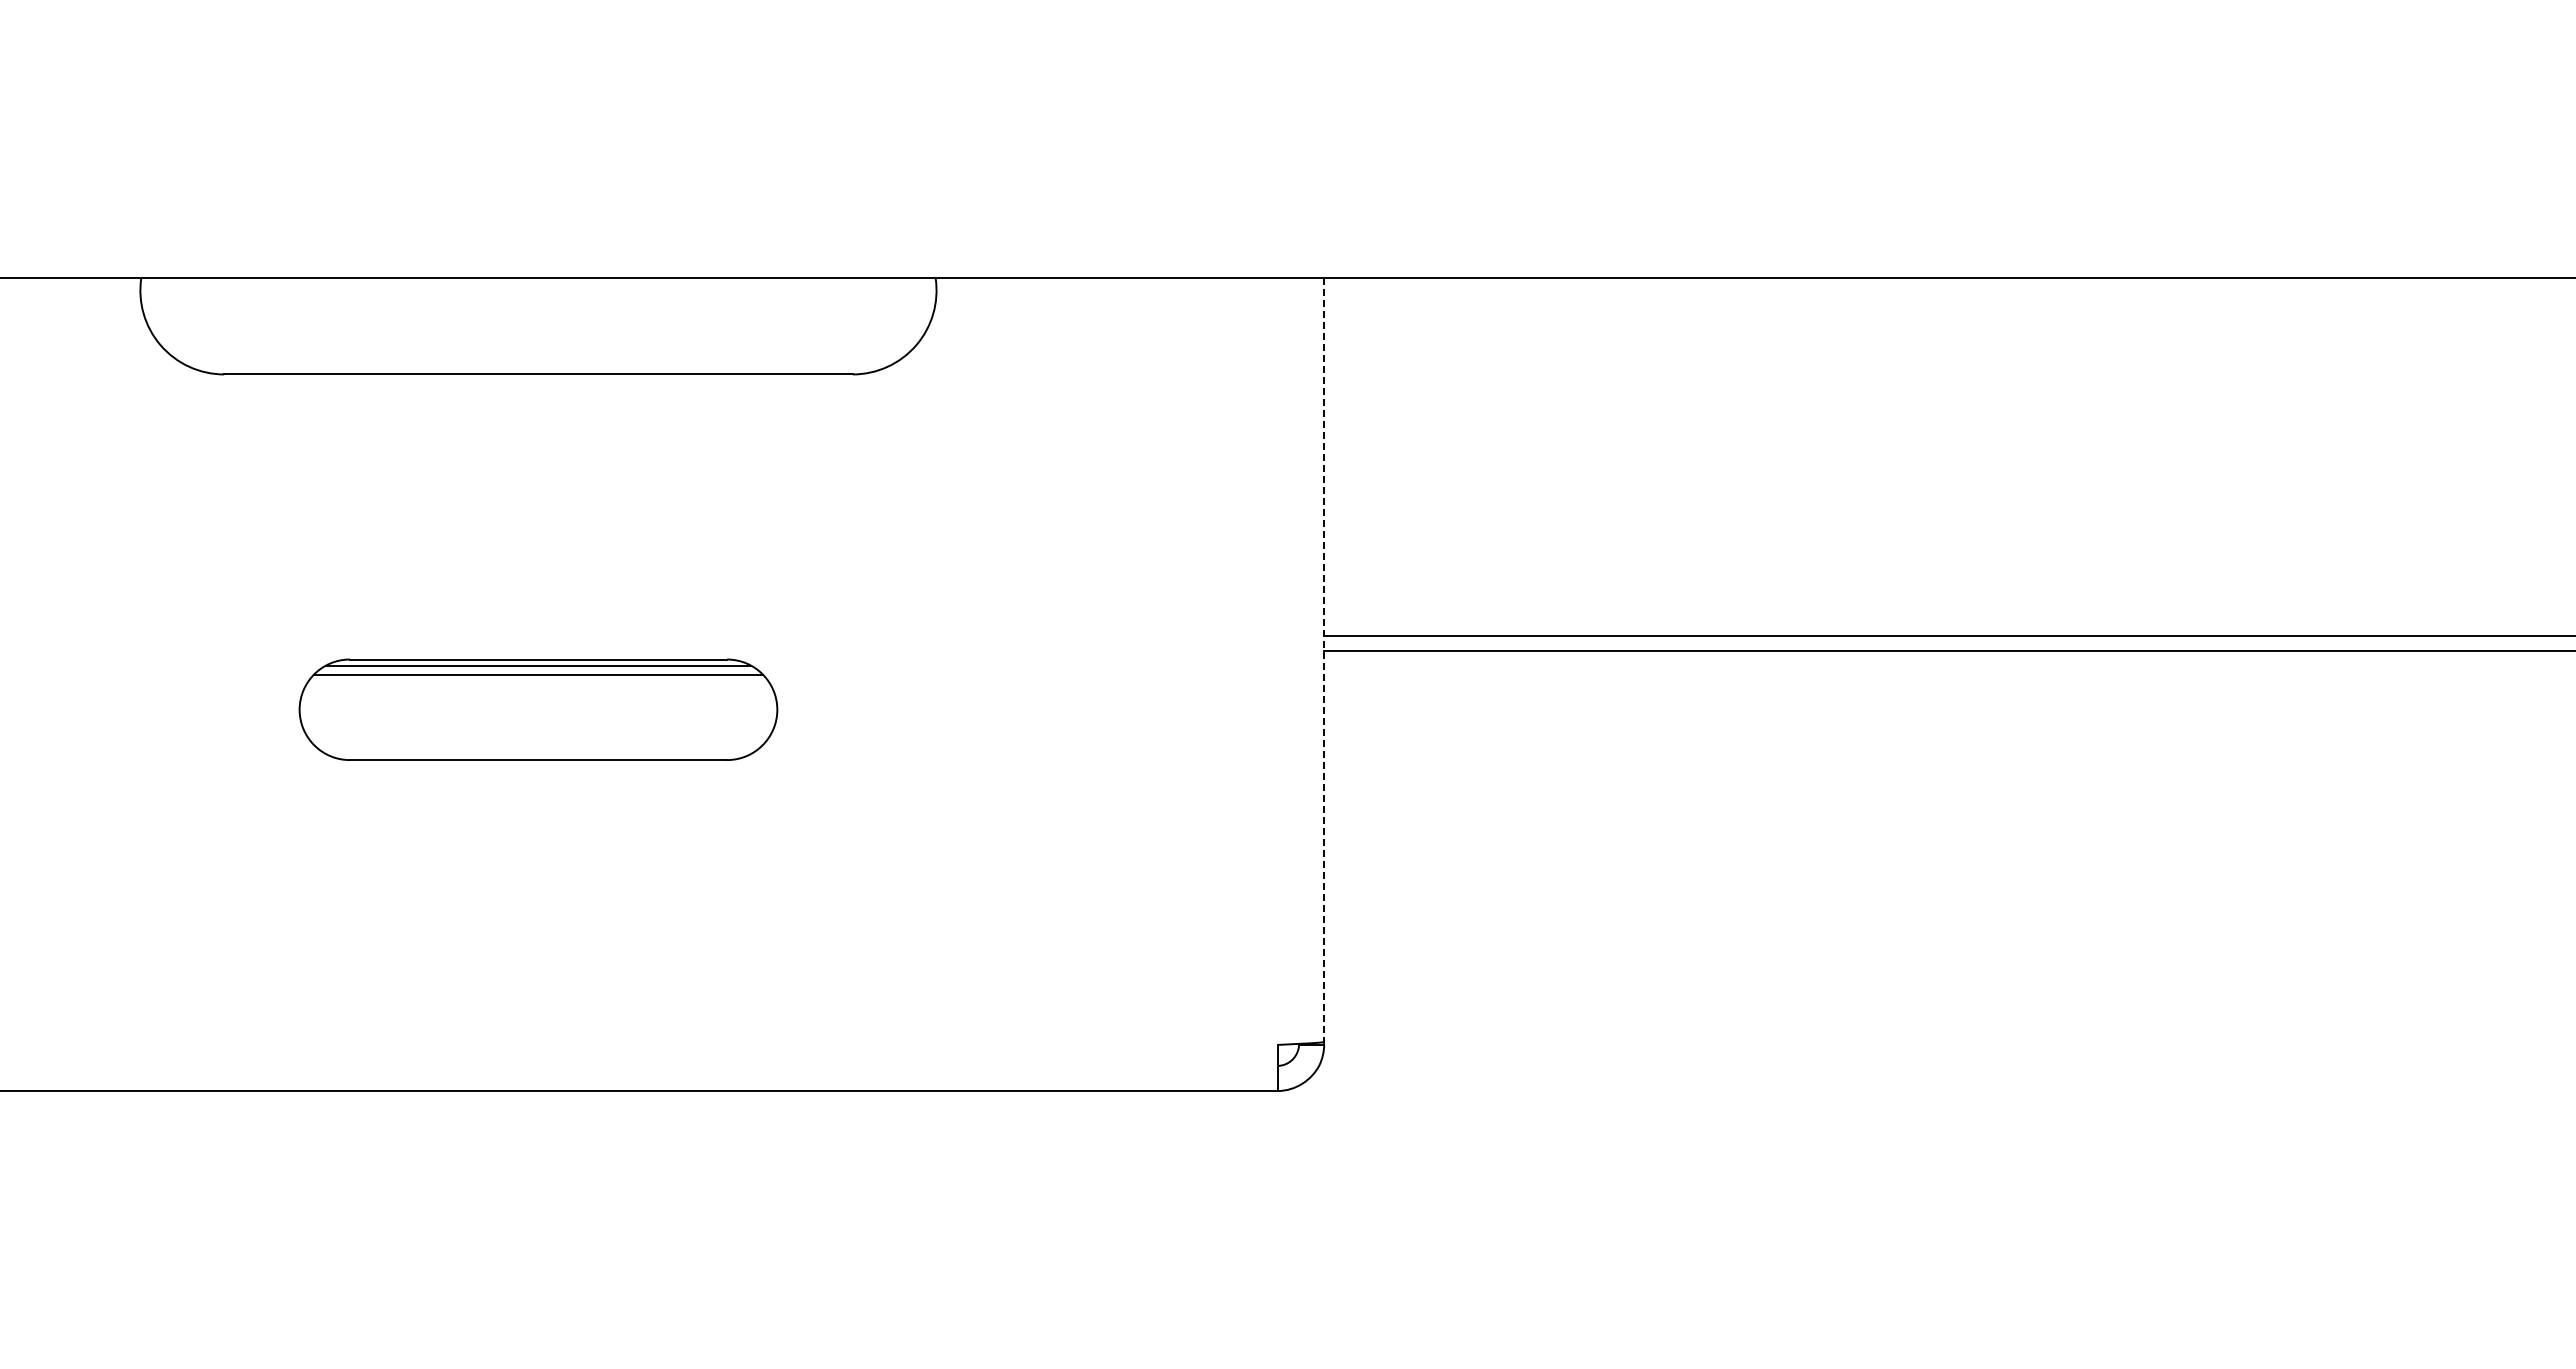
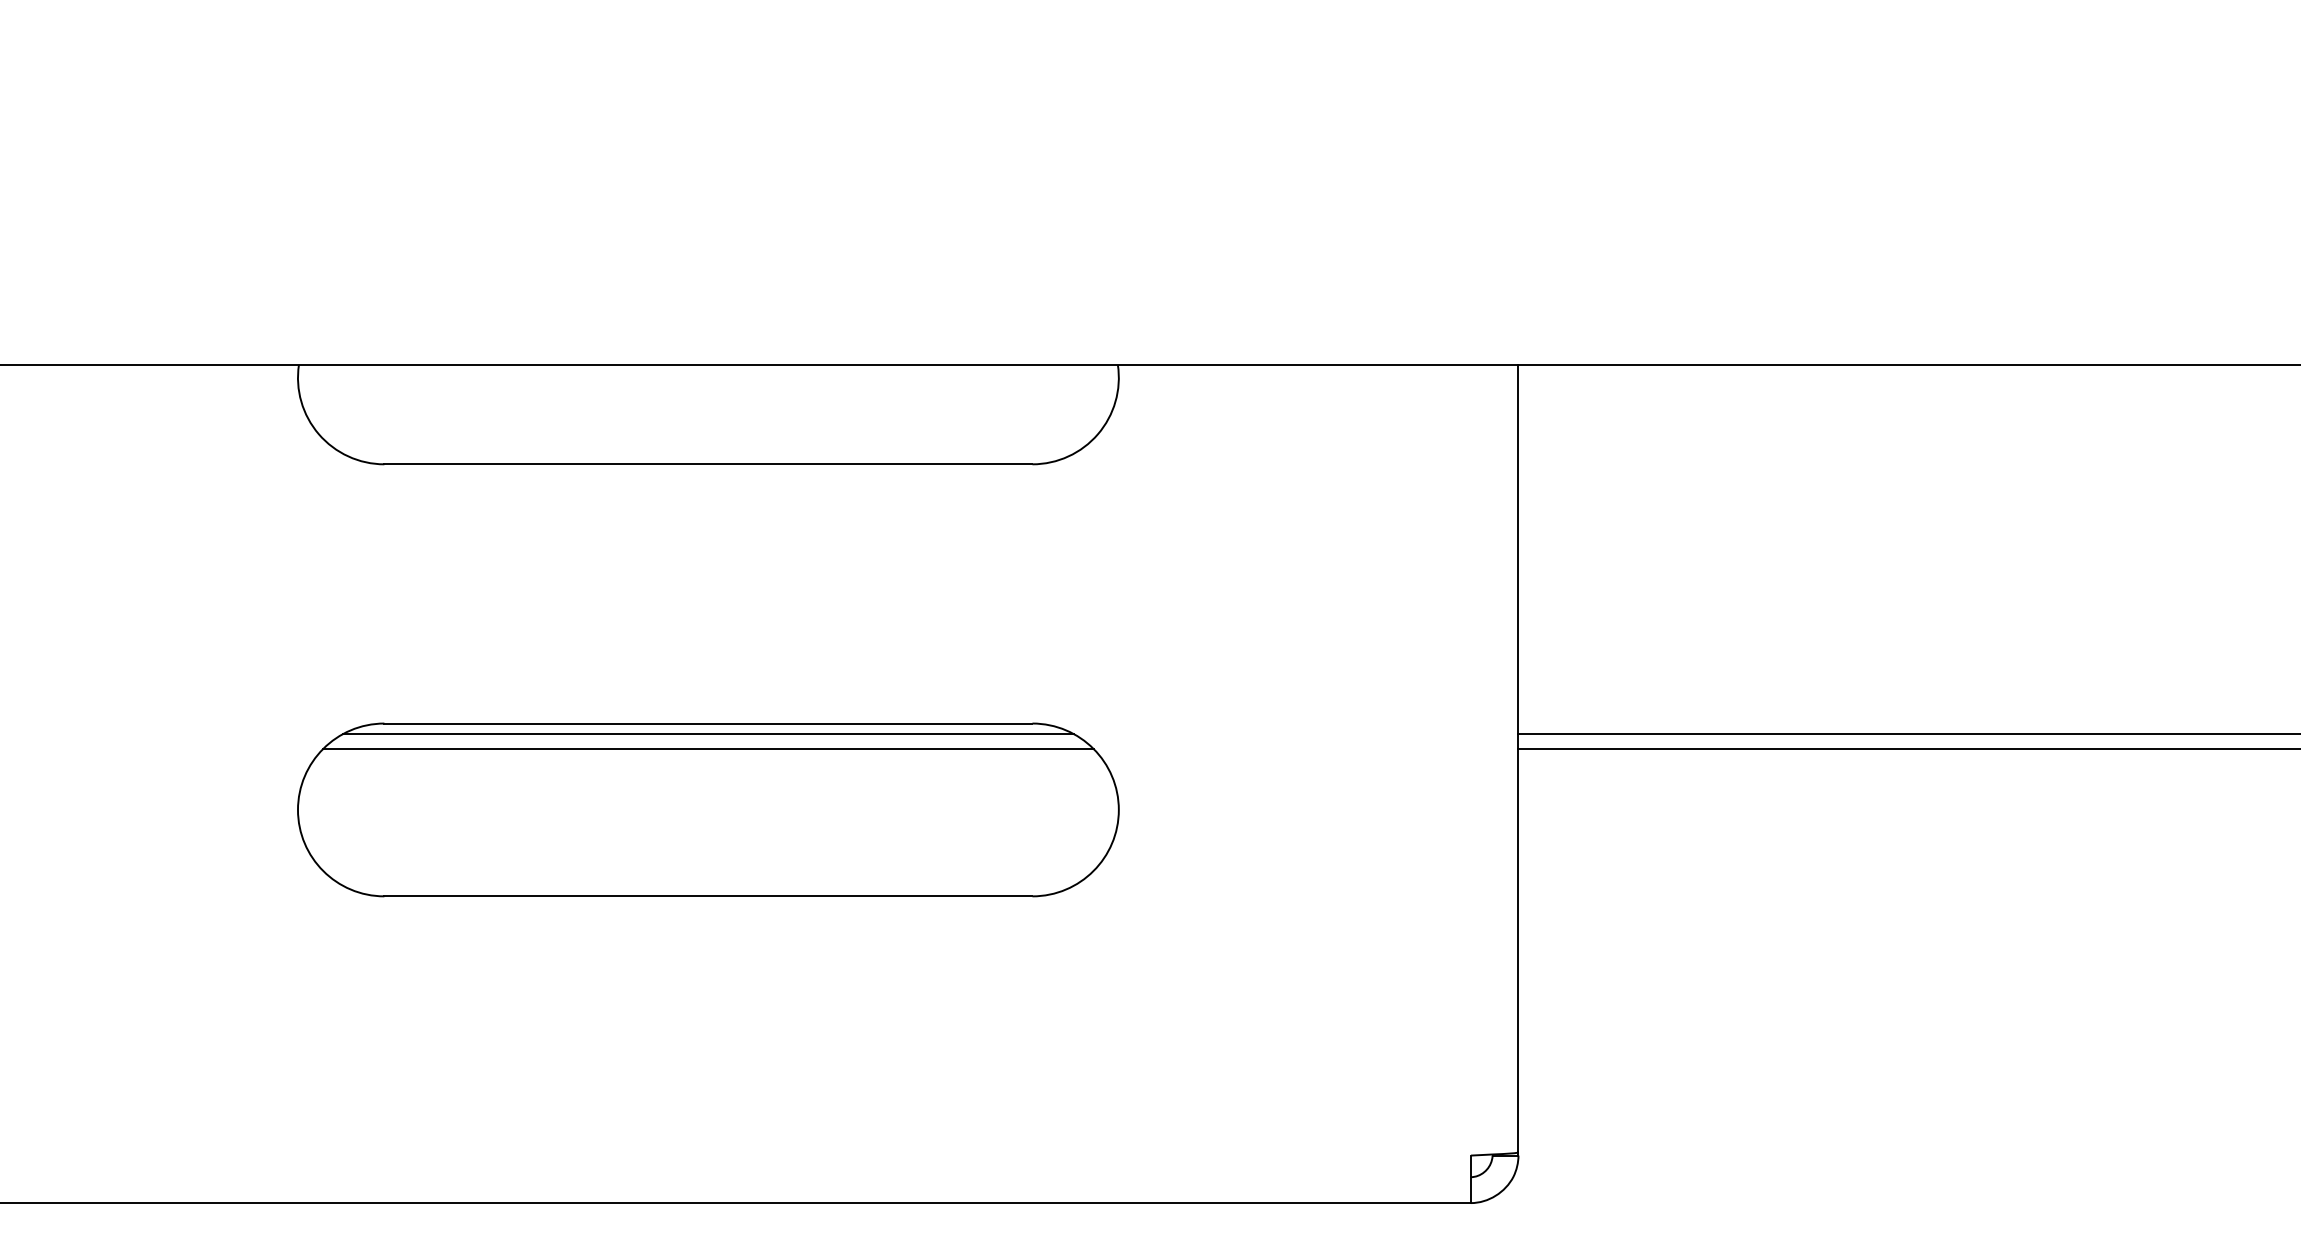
line: (1324, 659) -> (1518, 758), dashed -> solid
part: (538, 709) -> (708, 809), size x1.67

